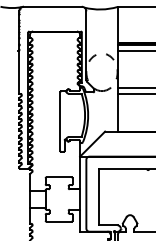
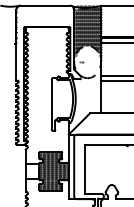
hatch: (101, 39) -> (87, 33), added
hatch: (62, 199) -> (53, 171), added

